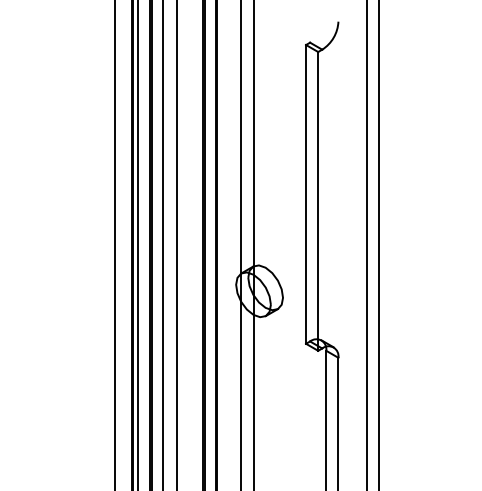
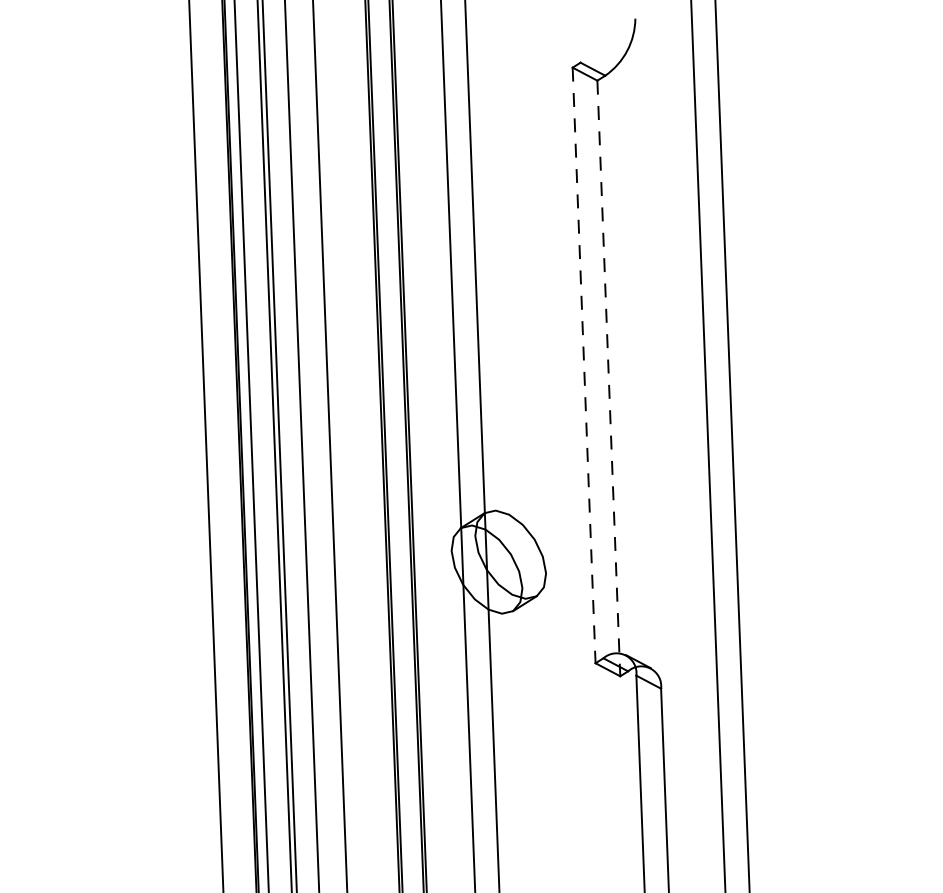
line: (306, 194) -> (584, 365), solid -> dashed
line: (318, 201) -> (609, 378), solid -> dashed

